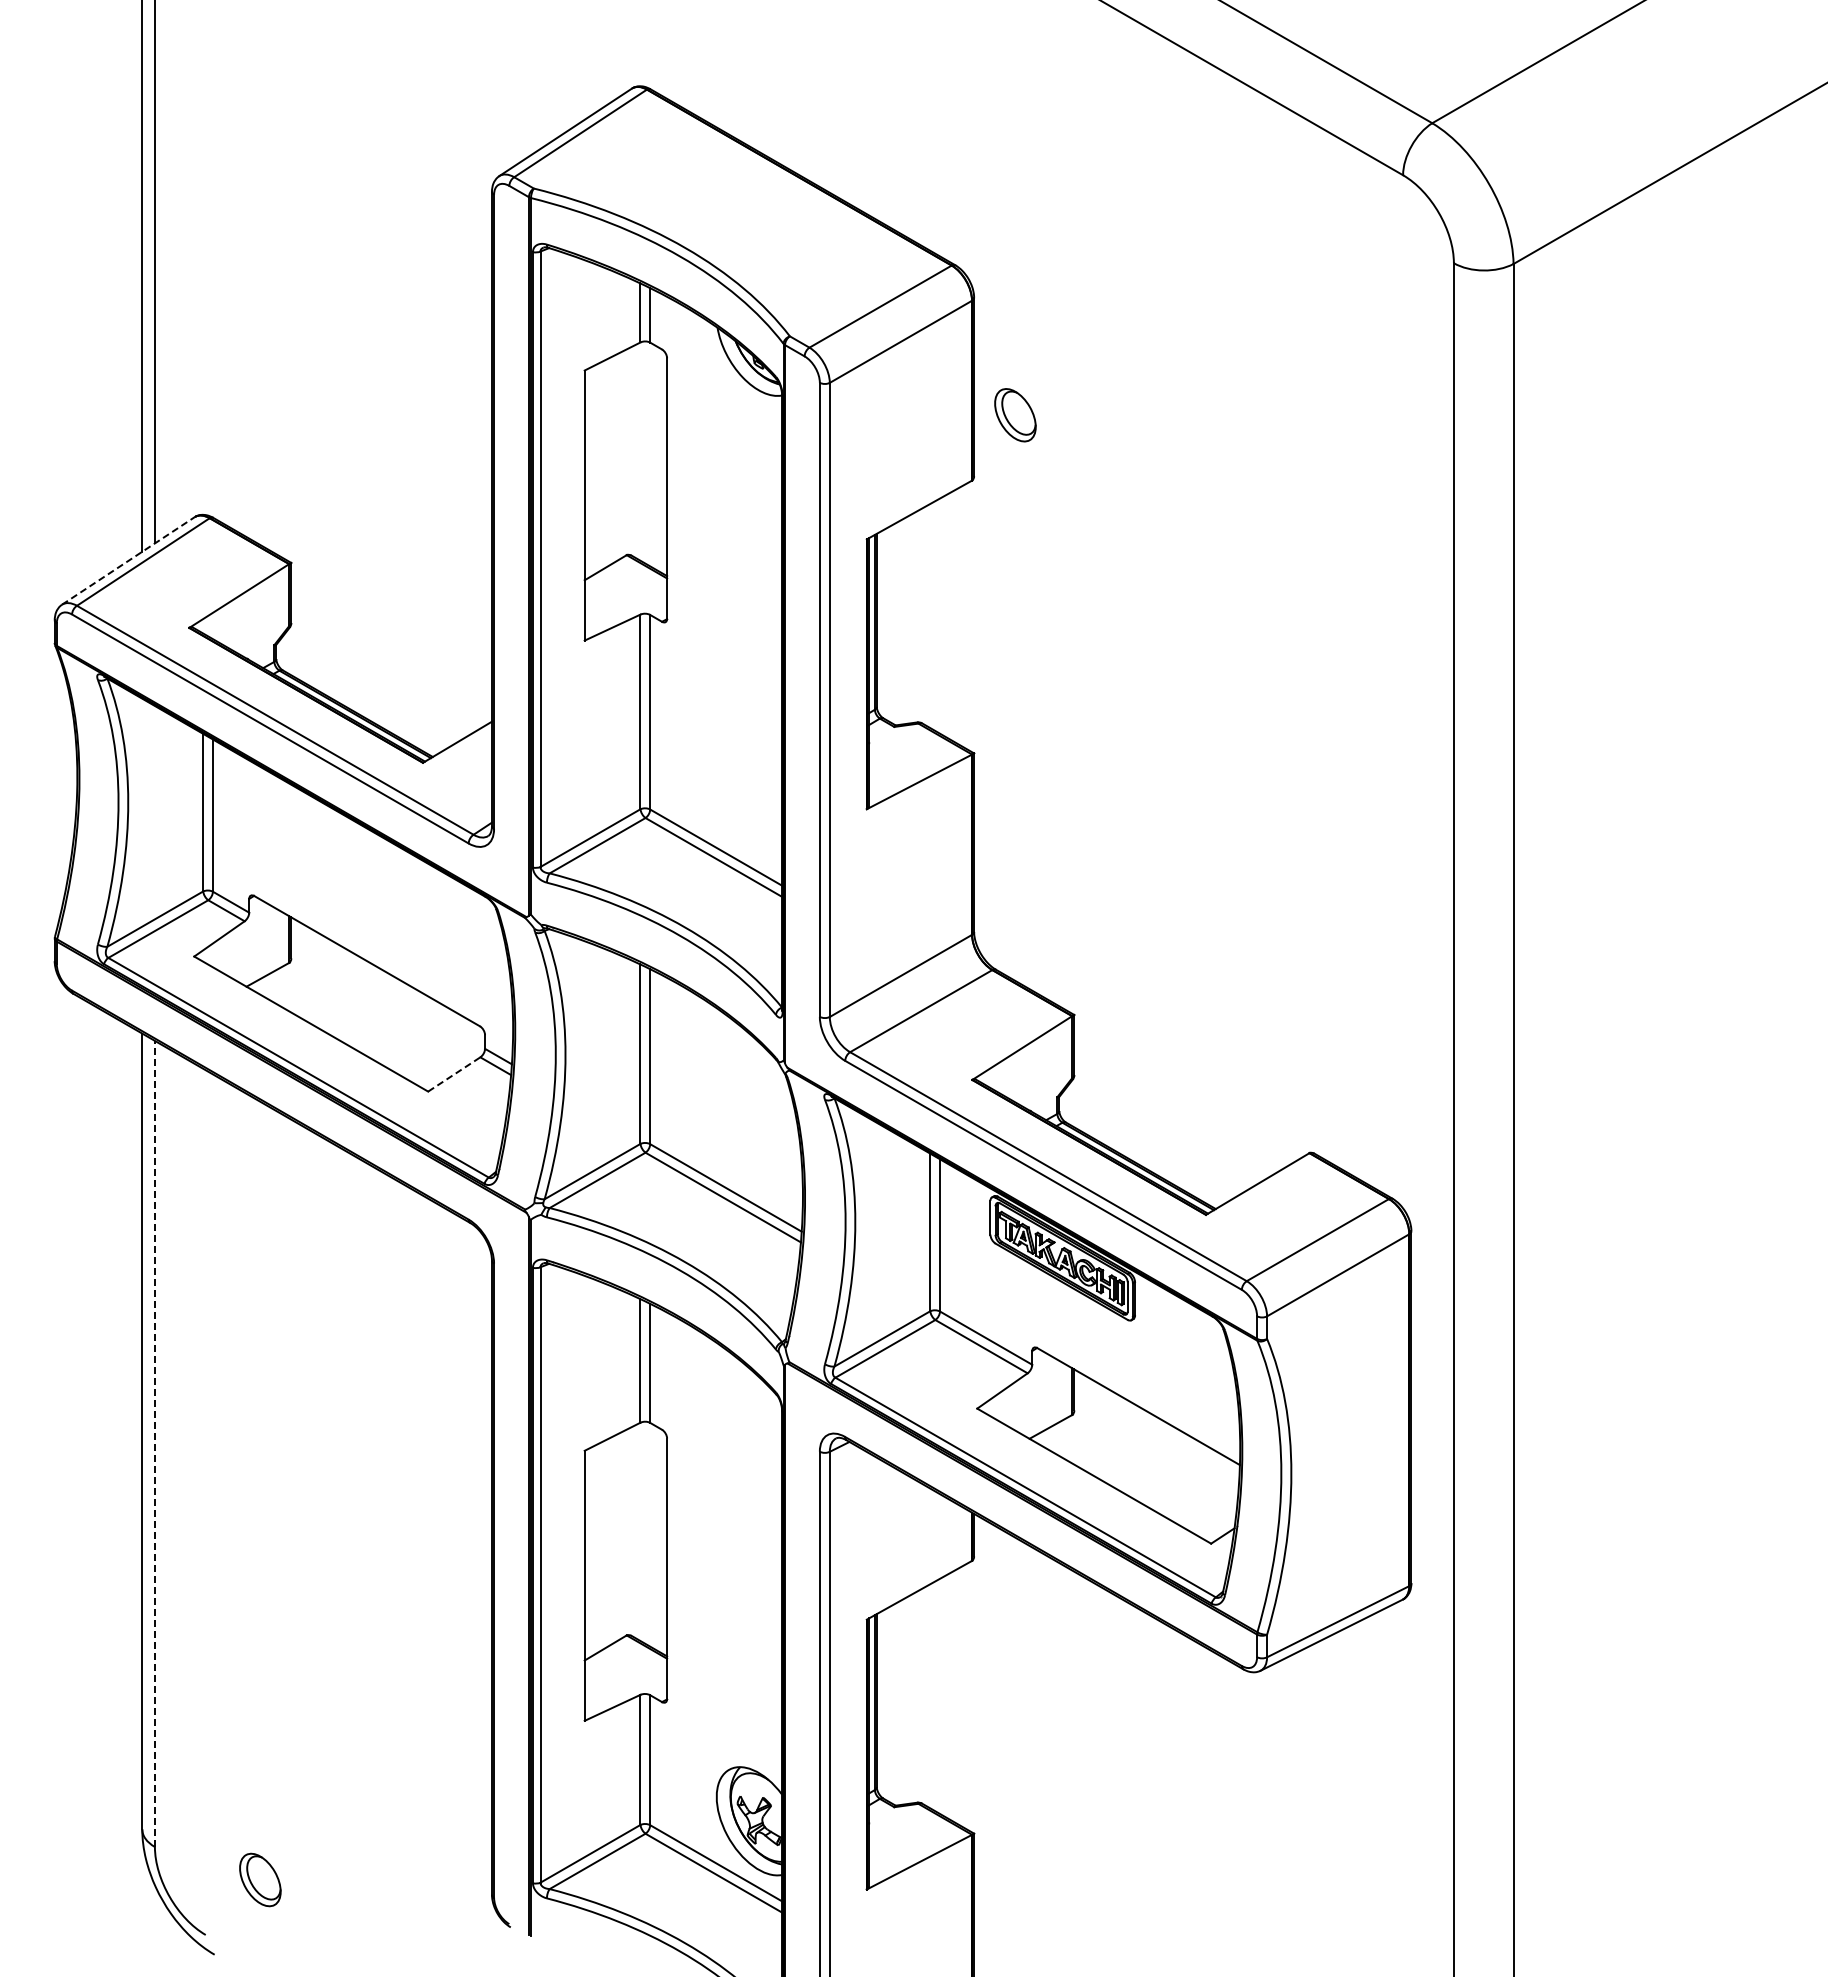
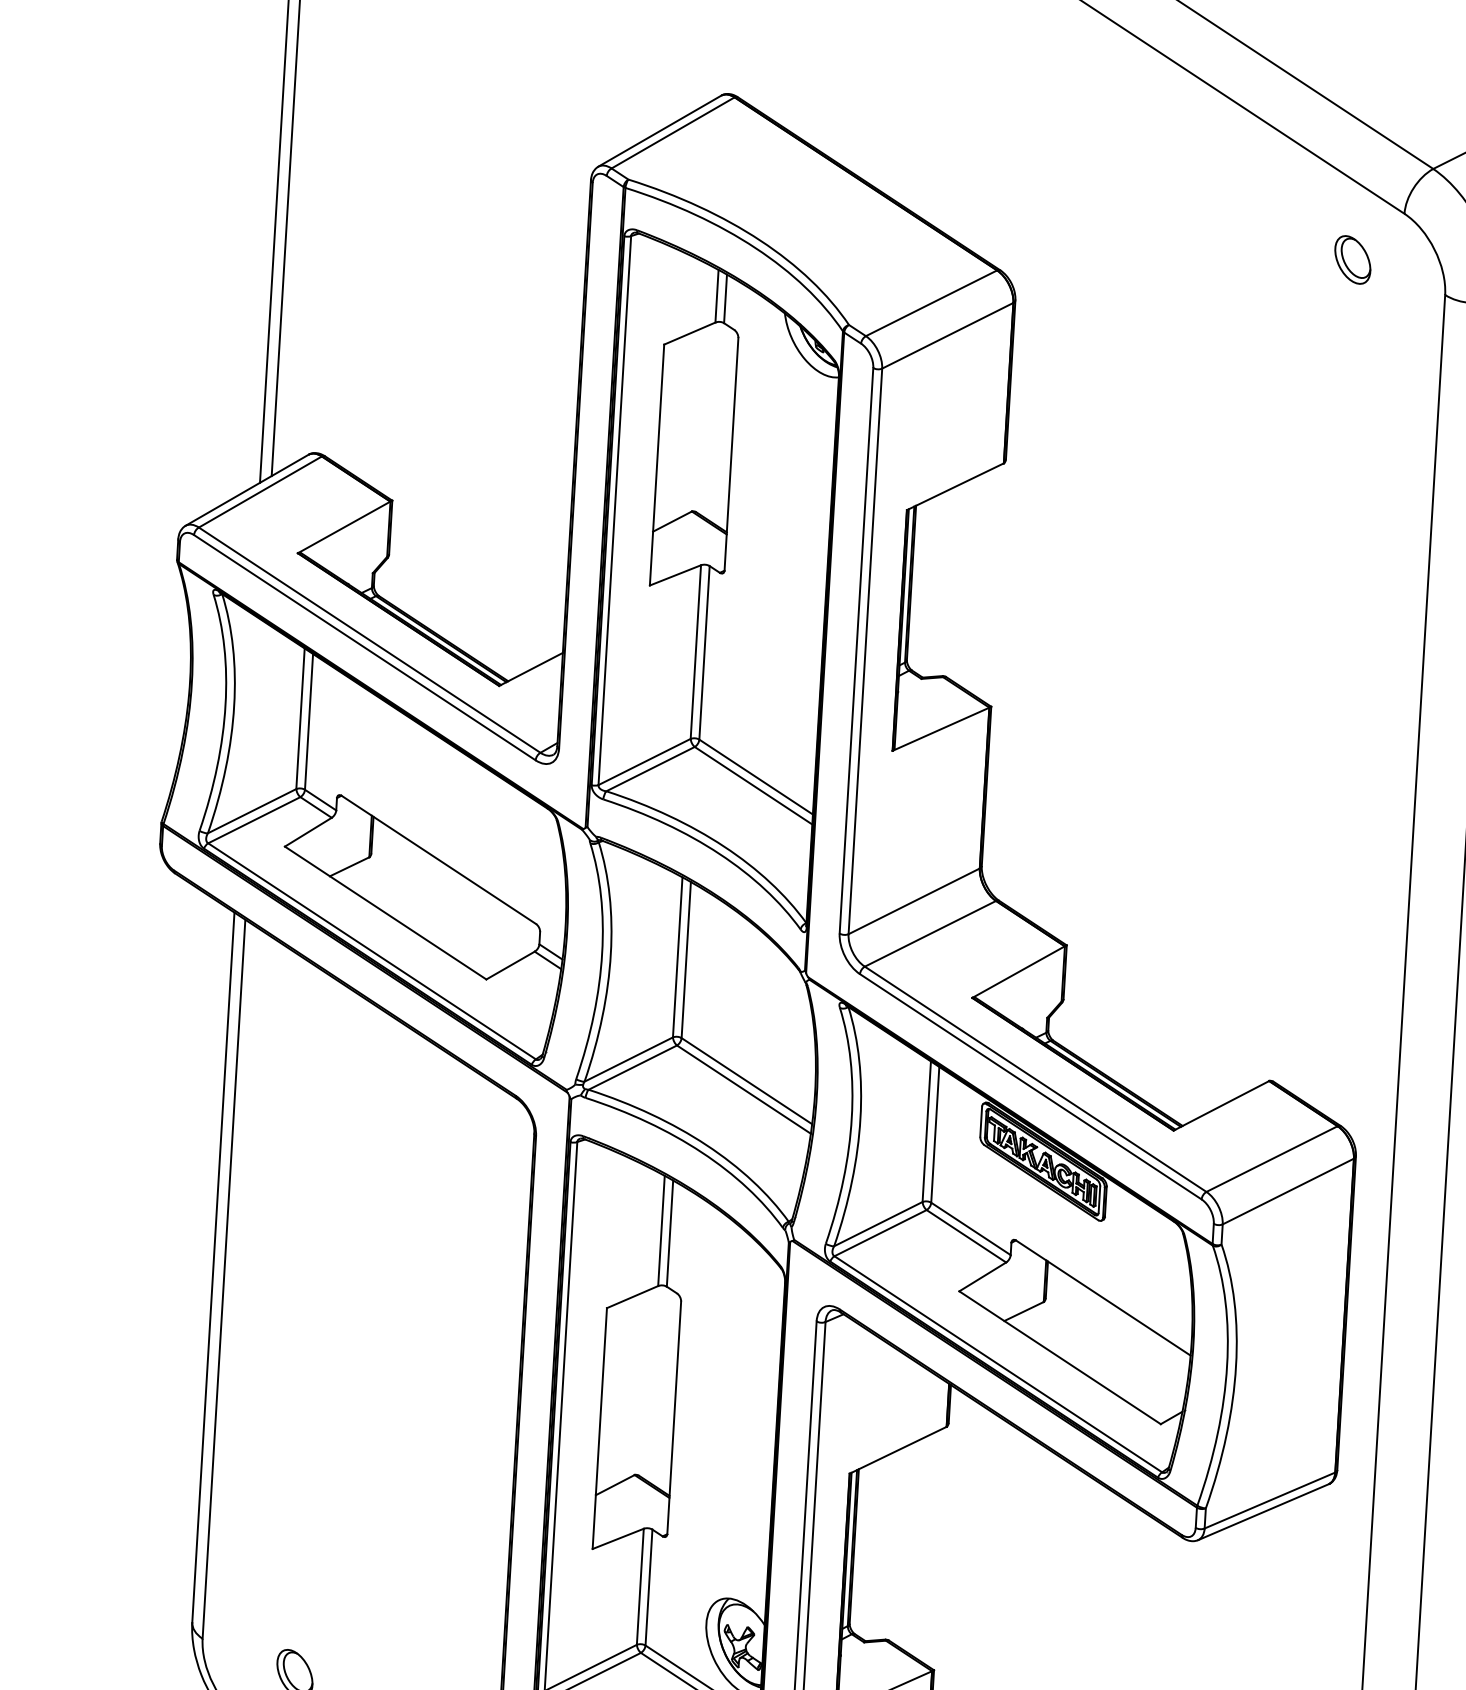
part: (1015, 415) -> (1352, 260), moved
line: (128, 560) -> (247, 489), dashed -> solid
line: (454, 1074) -> (510, 965), dashed -> solid
line: (154, 1443) -> (223, 1278), dashed -> solid

